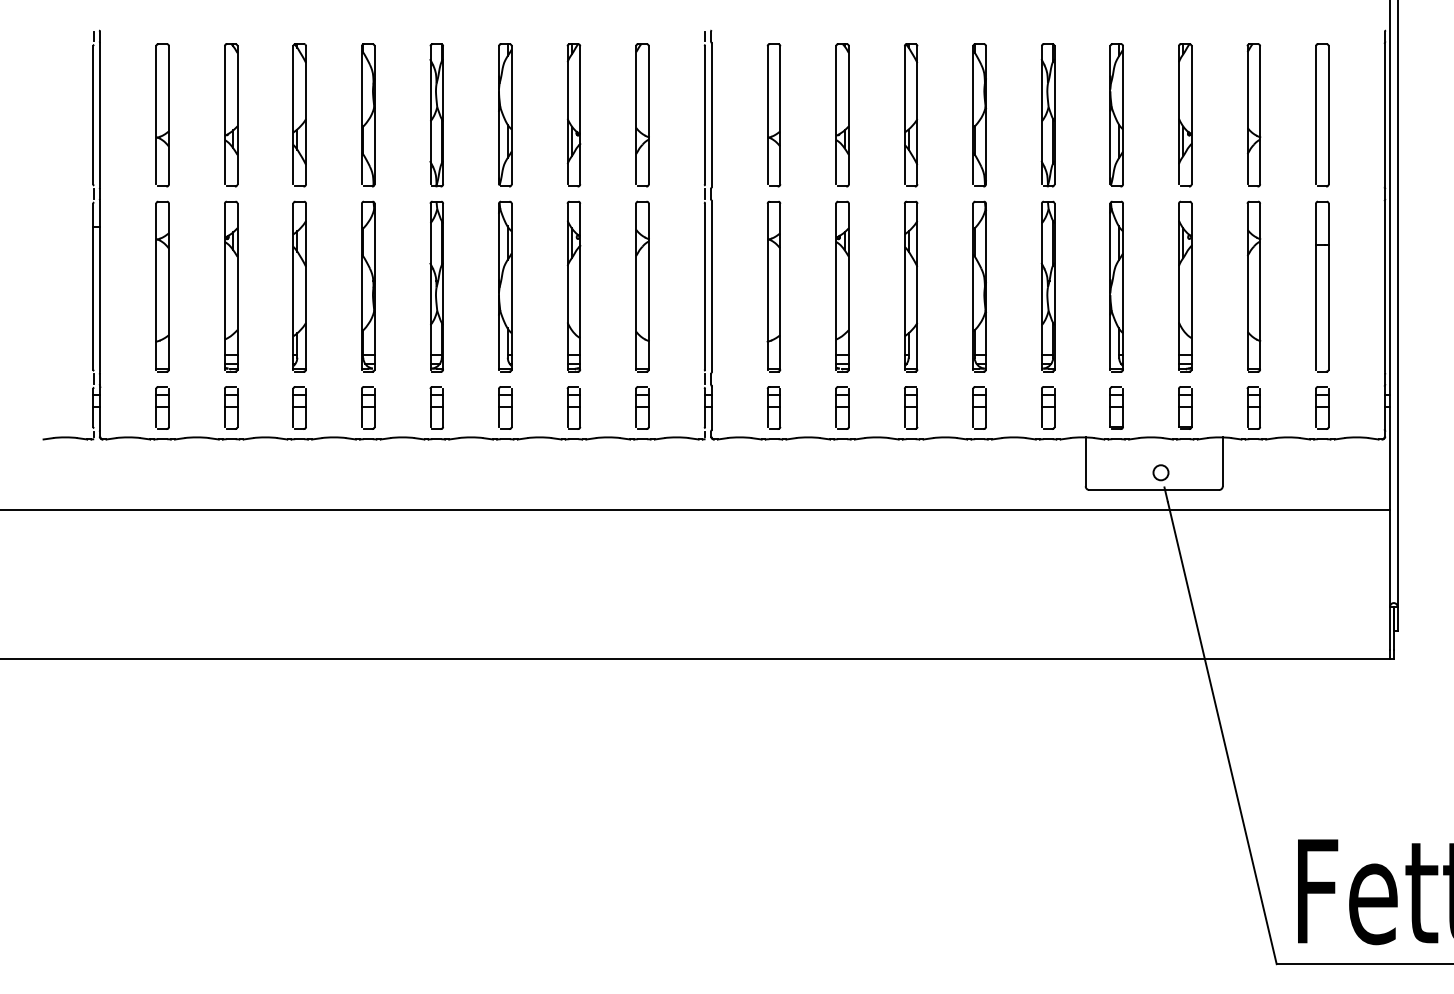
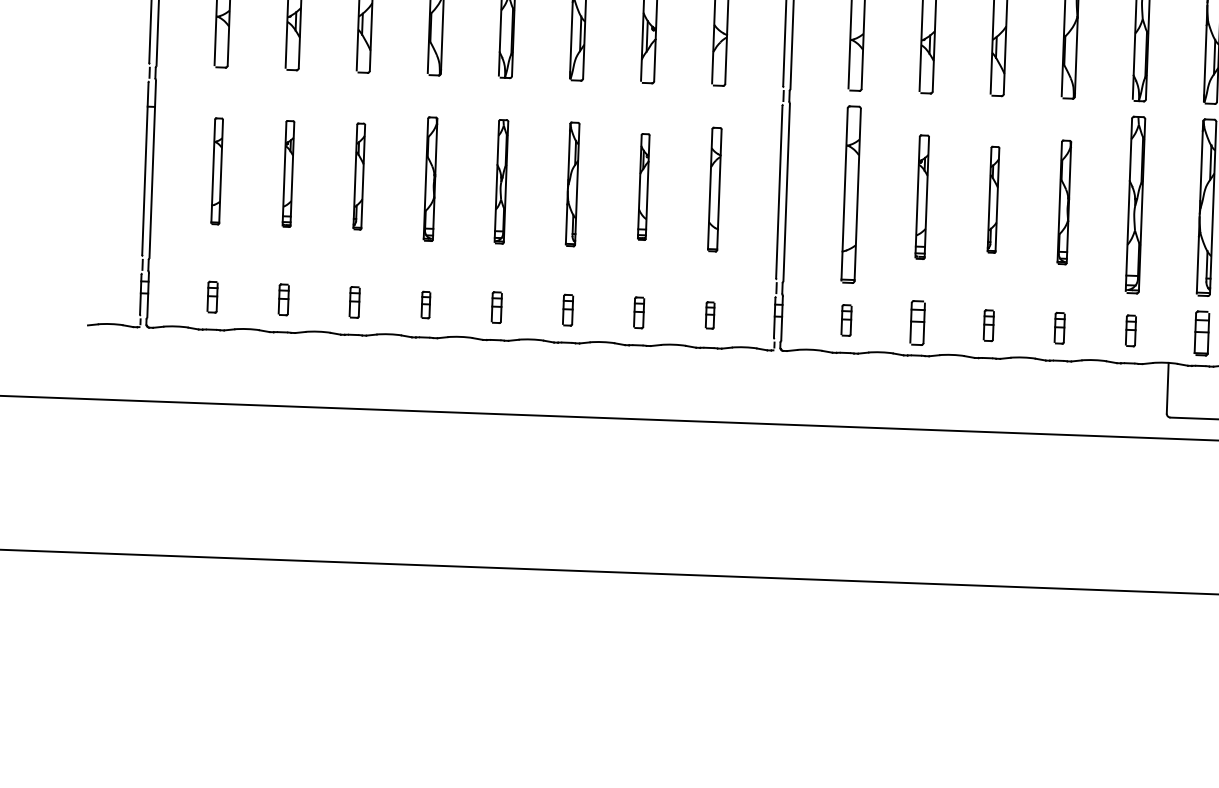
part: (162, 286) -> (217, 171), size x0.6
part: (231, 286) -> (288, 173), size x0.6
part: (299, 286) -> (359, 176), size x0.6
part: (368, 286) -> (430, 179), size x0.7
part: (436, 286) -> (501, 181), size x0.7
part: (505, 286) -> (572, 184), size x0.7
part: (573, 286) -> (643, 186), size x0.6
part: (642, 286) -> (714, 189), size x0.7
part: (842, 286) -> (922, 197), size x0.7
part: (911, 286) -> (993, 199), size x0.6
part: (979, 286) -> (1064, 202), size x0.7
part: (162, 407) -> (212, 296), size x0.7
part: (231, 407) -> (284, 299), size x0.7
part: (299, 407) -> (354, 301), size x0.7
part: (368, 407) -> (426, 304), size x0.6
part: (436, 407) -> (496, 307), size x0.7
part: (505, 407) -> (568, 309), size x0.7
part: (573, 407) -> (638, 312), size x0.7
part: (642, 407) -> (710, 315), size x0.6
part: (773, 407) -> (846, 320), size x0.7
part: (911, 407) -> (989, 325), size x0.7
part: (979, 407) -> (1059, 327), size x0.7
part: (1048, 407) -> (1131, 330), size x0.7

